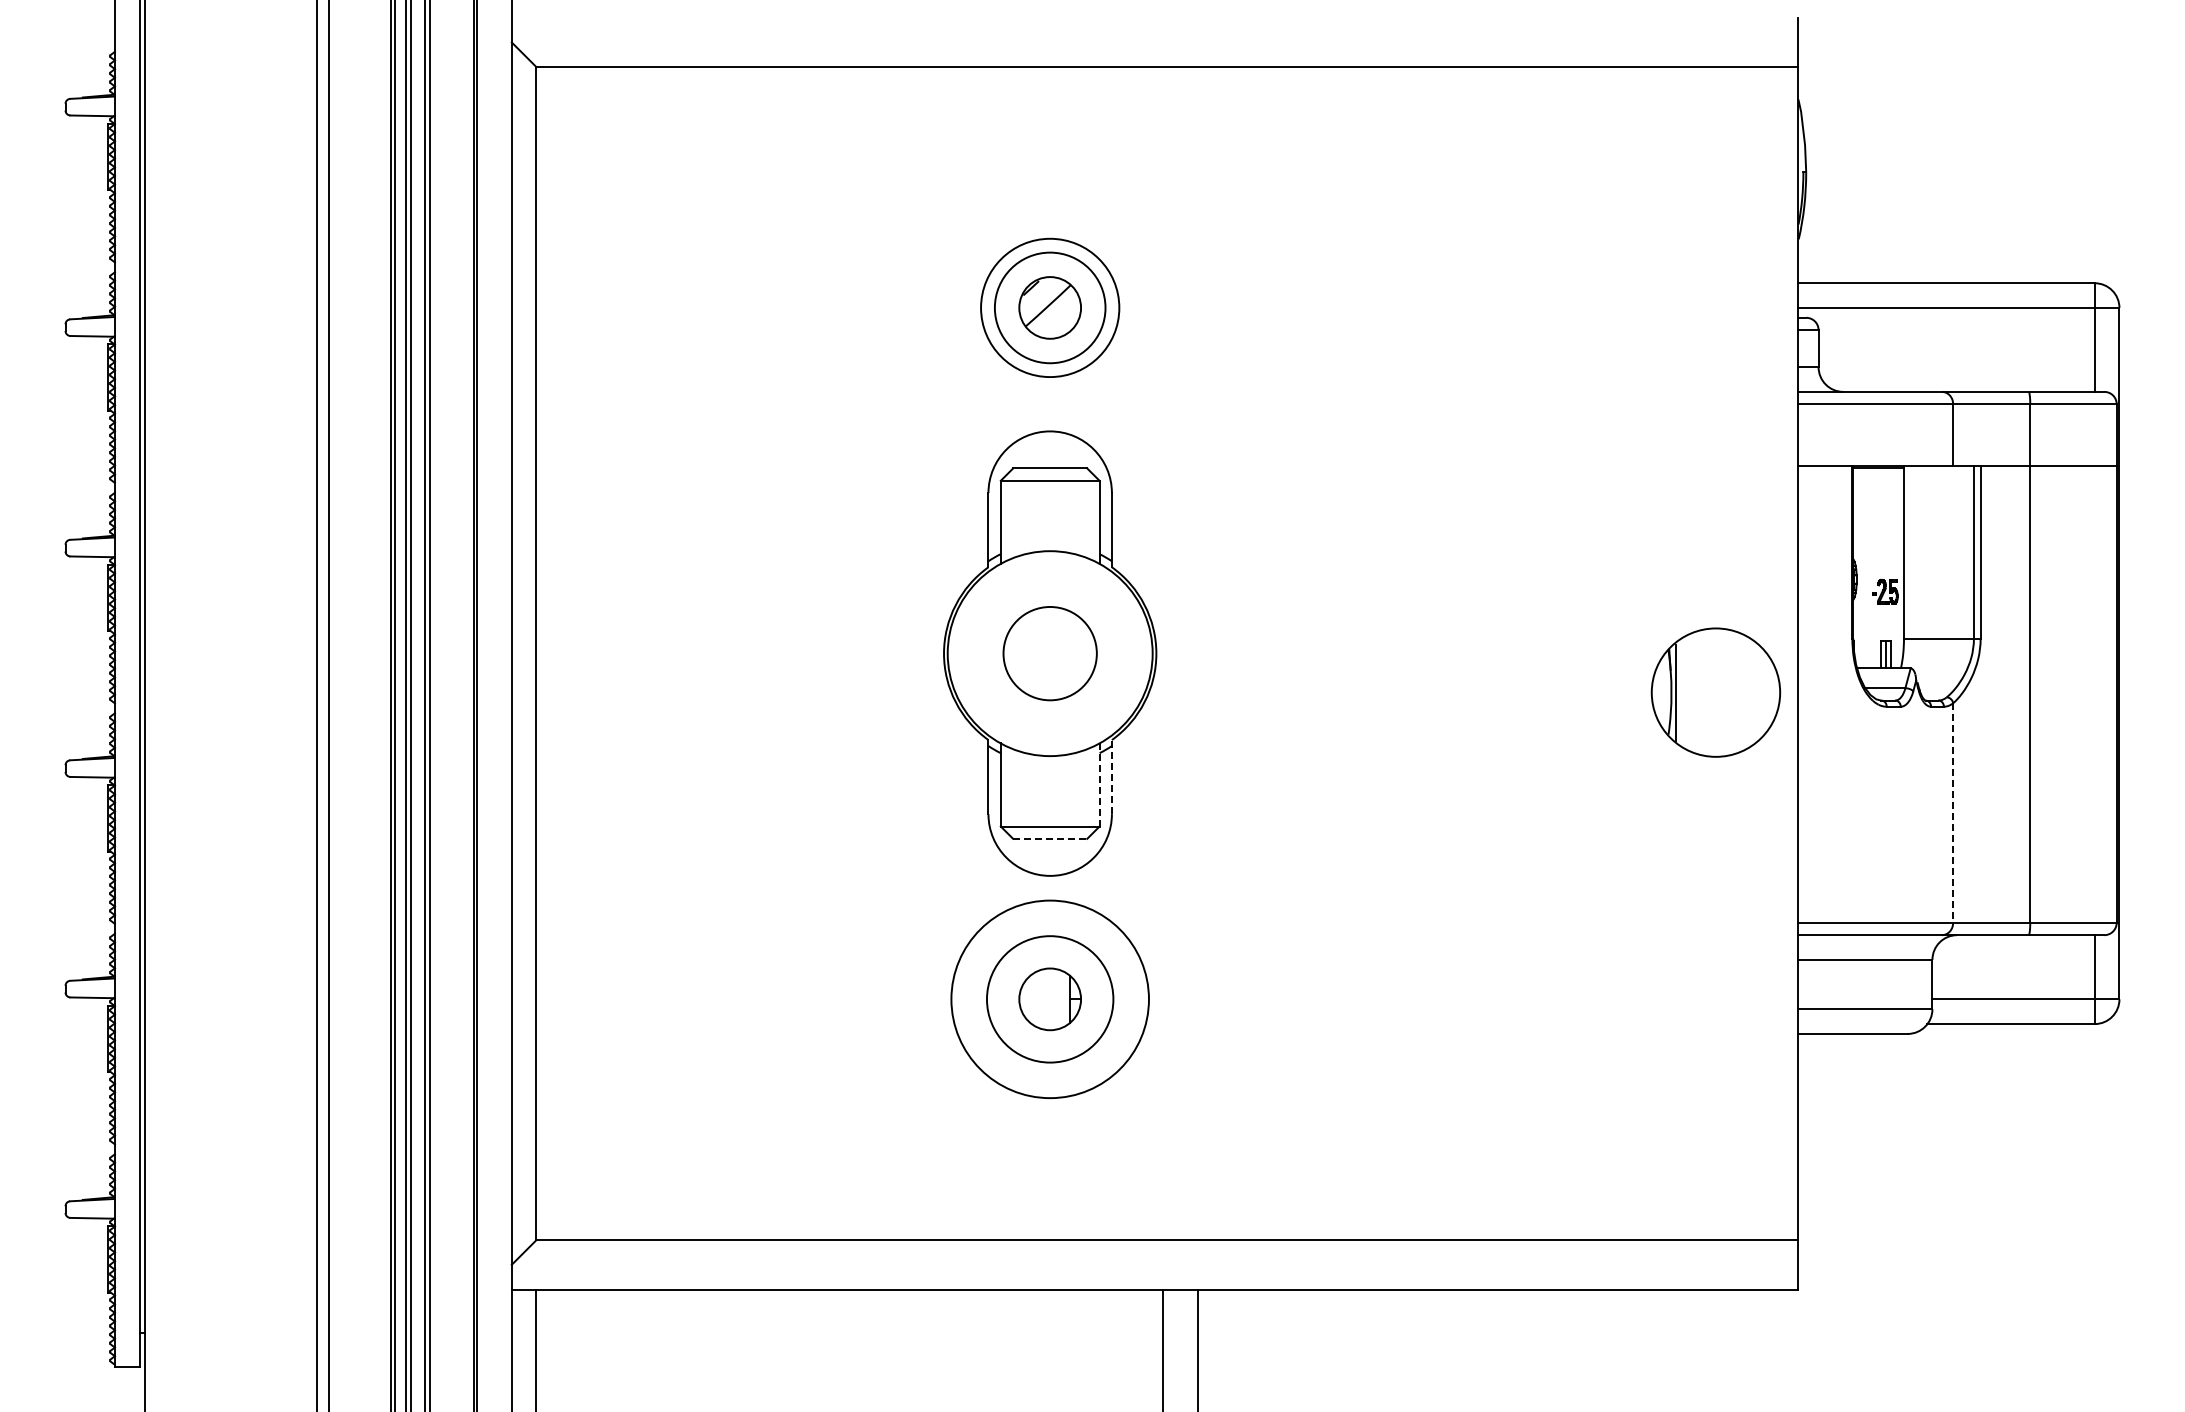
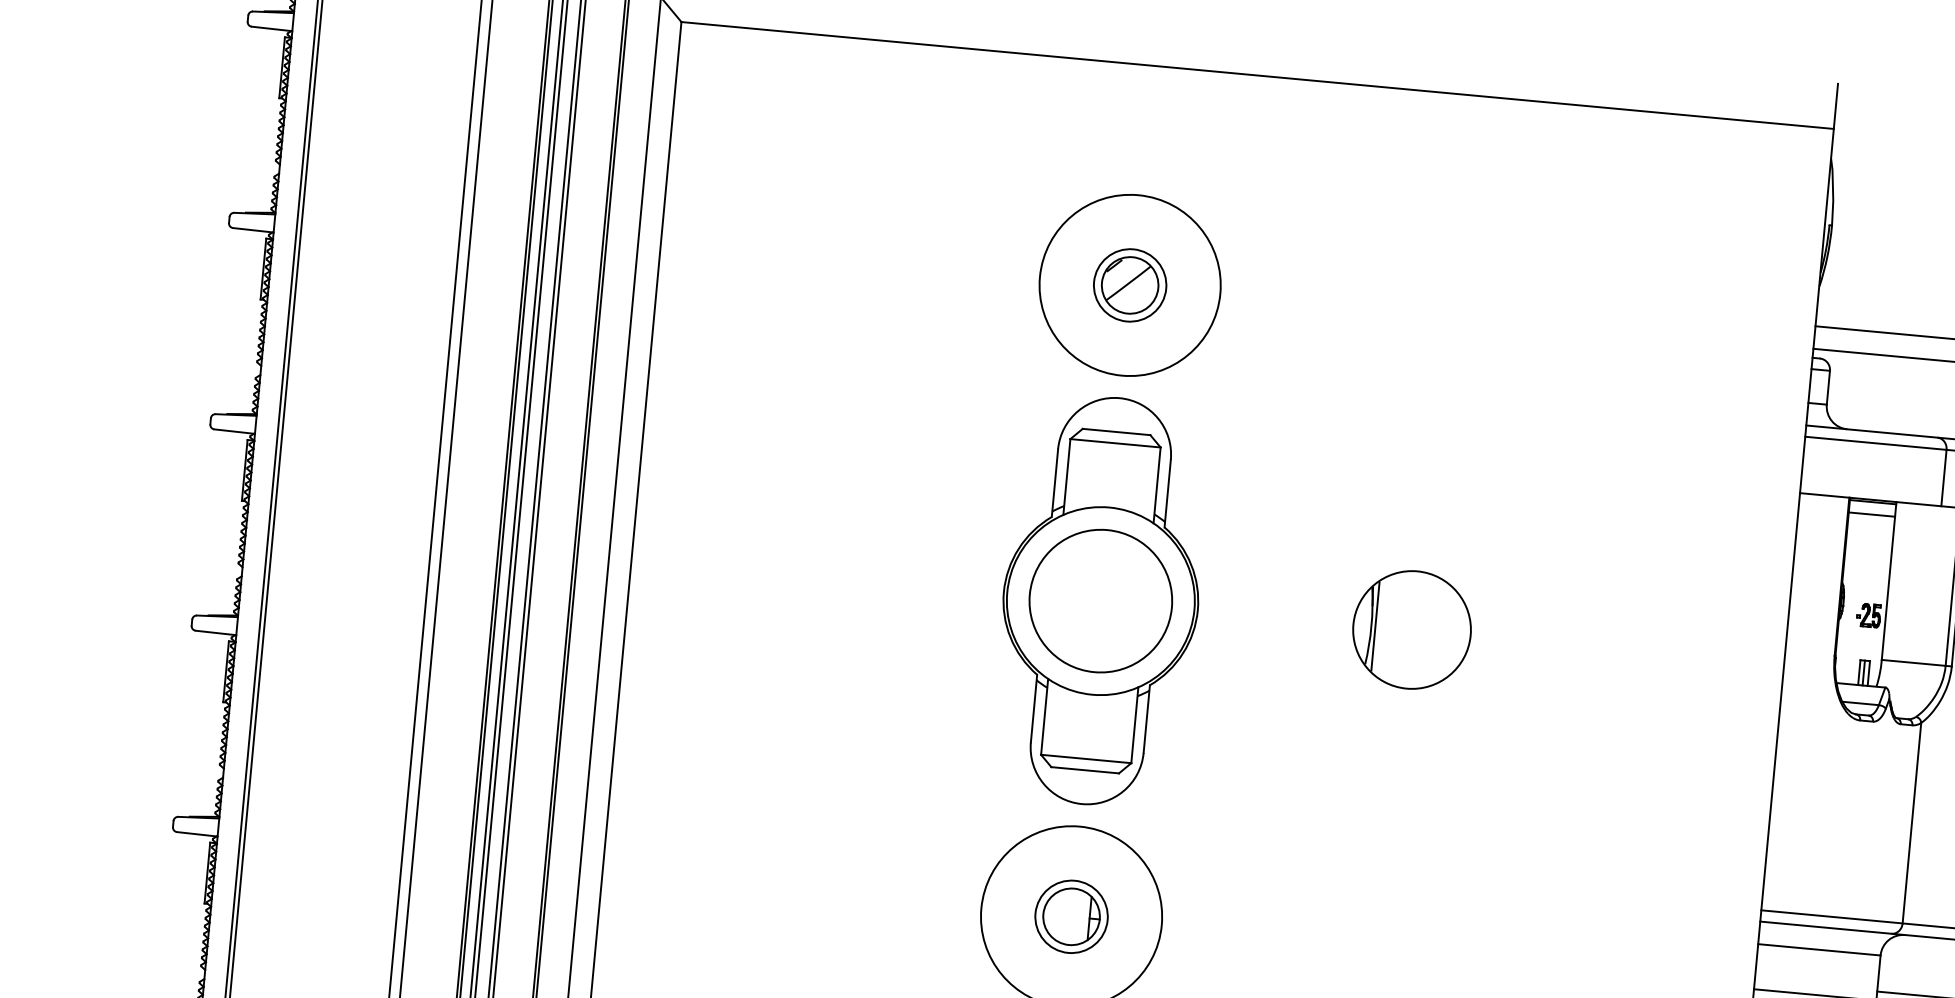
circle: (1049, 307) -> (1129, 284), size x0.71
circle: (1049, 307) -> (1129, 284), size x1.43
line: (1878, 482) -> (1871, 515), added
circle: (1049, 653) -> (1100, 600), size x1.67
part: (1715, 692) -> (1411, 629), moved
line: (1111, 776) -> (1146, 718), dashed -> solid
line: (1099, 784) -> (1134, 724), dashed -> solid
line: (1953, 813) -> (1912, 823), dashed -> solid
line: (1050, 838) -> (1085, 769), dashed -> solid
circle: (1049, 998) -> (1071, 915), size x0.62

